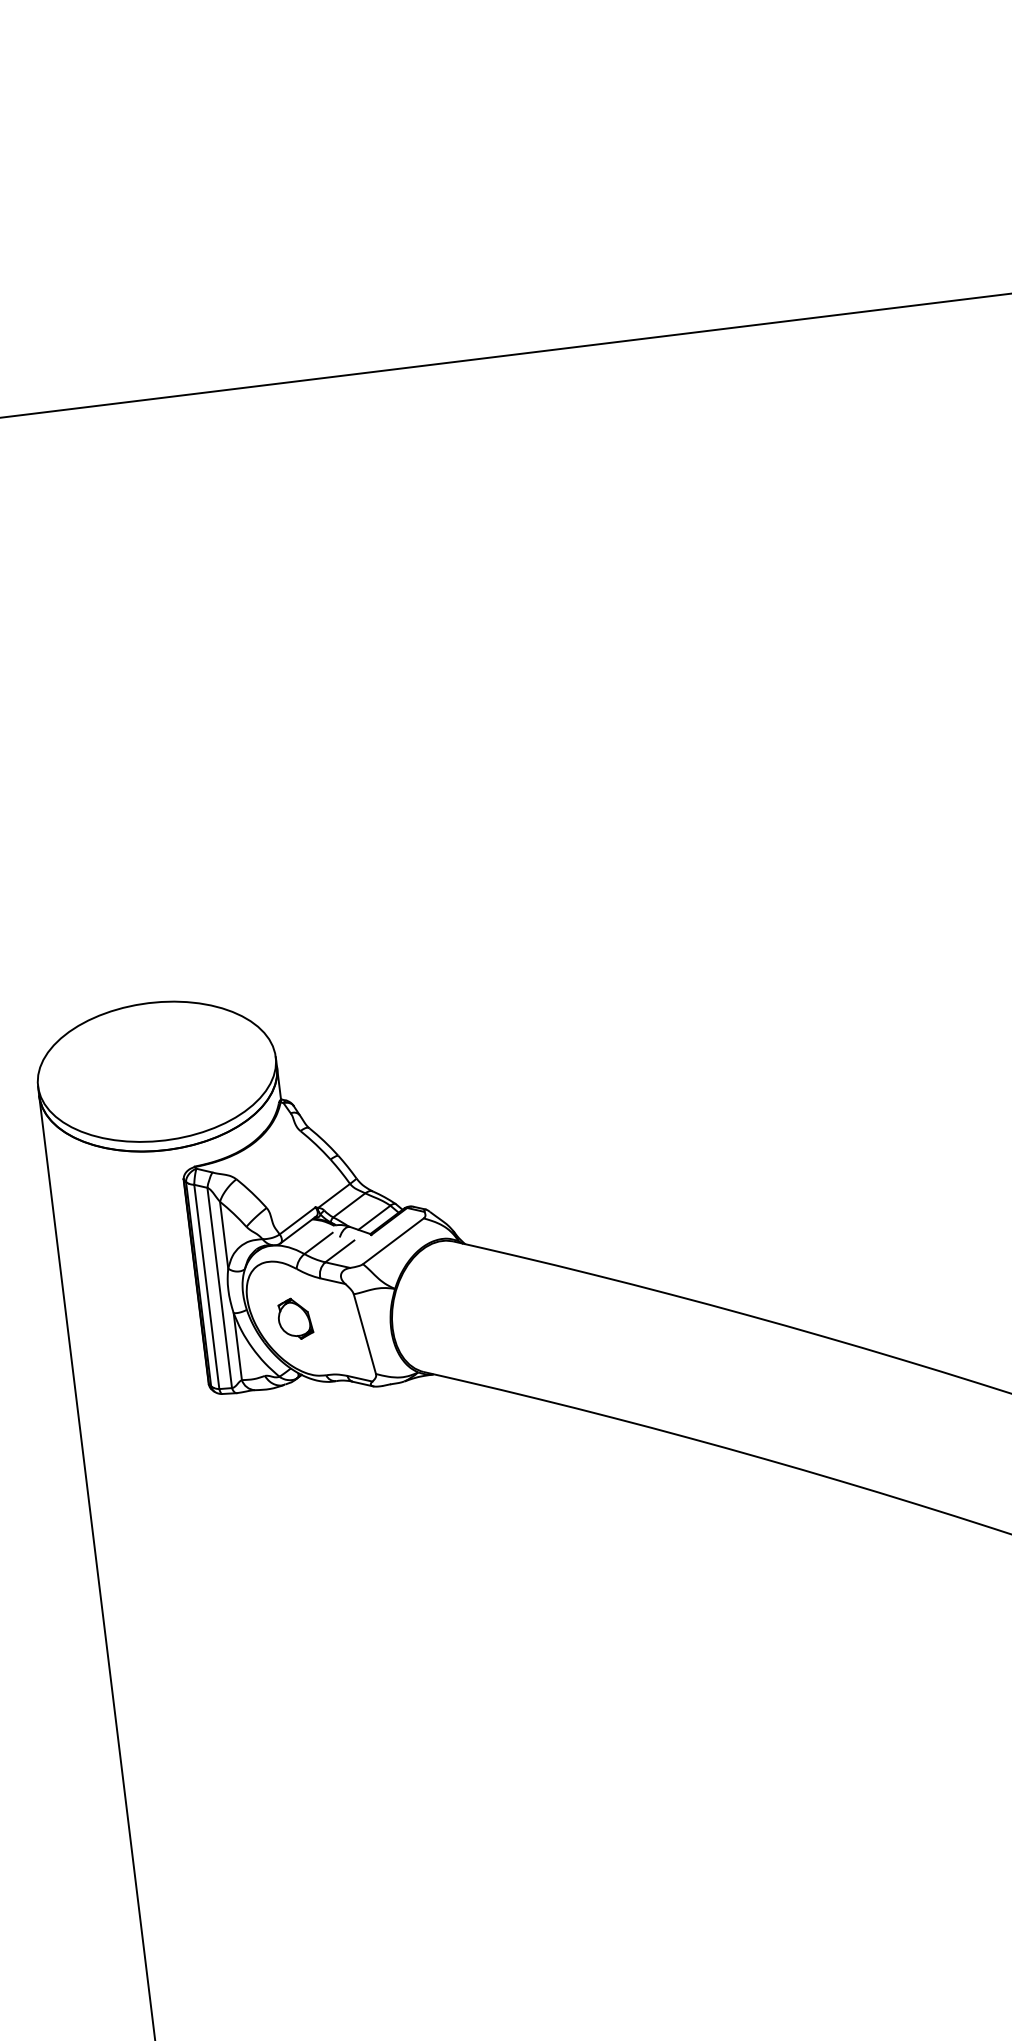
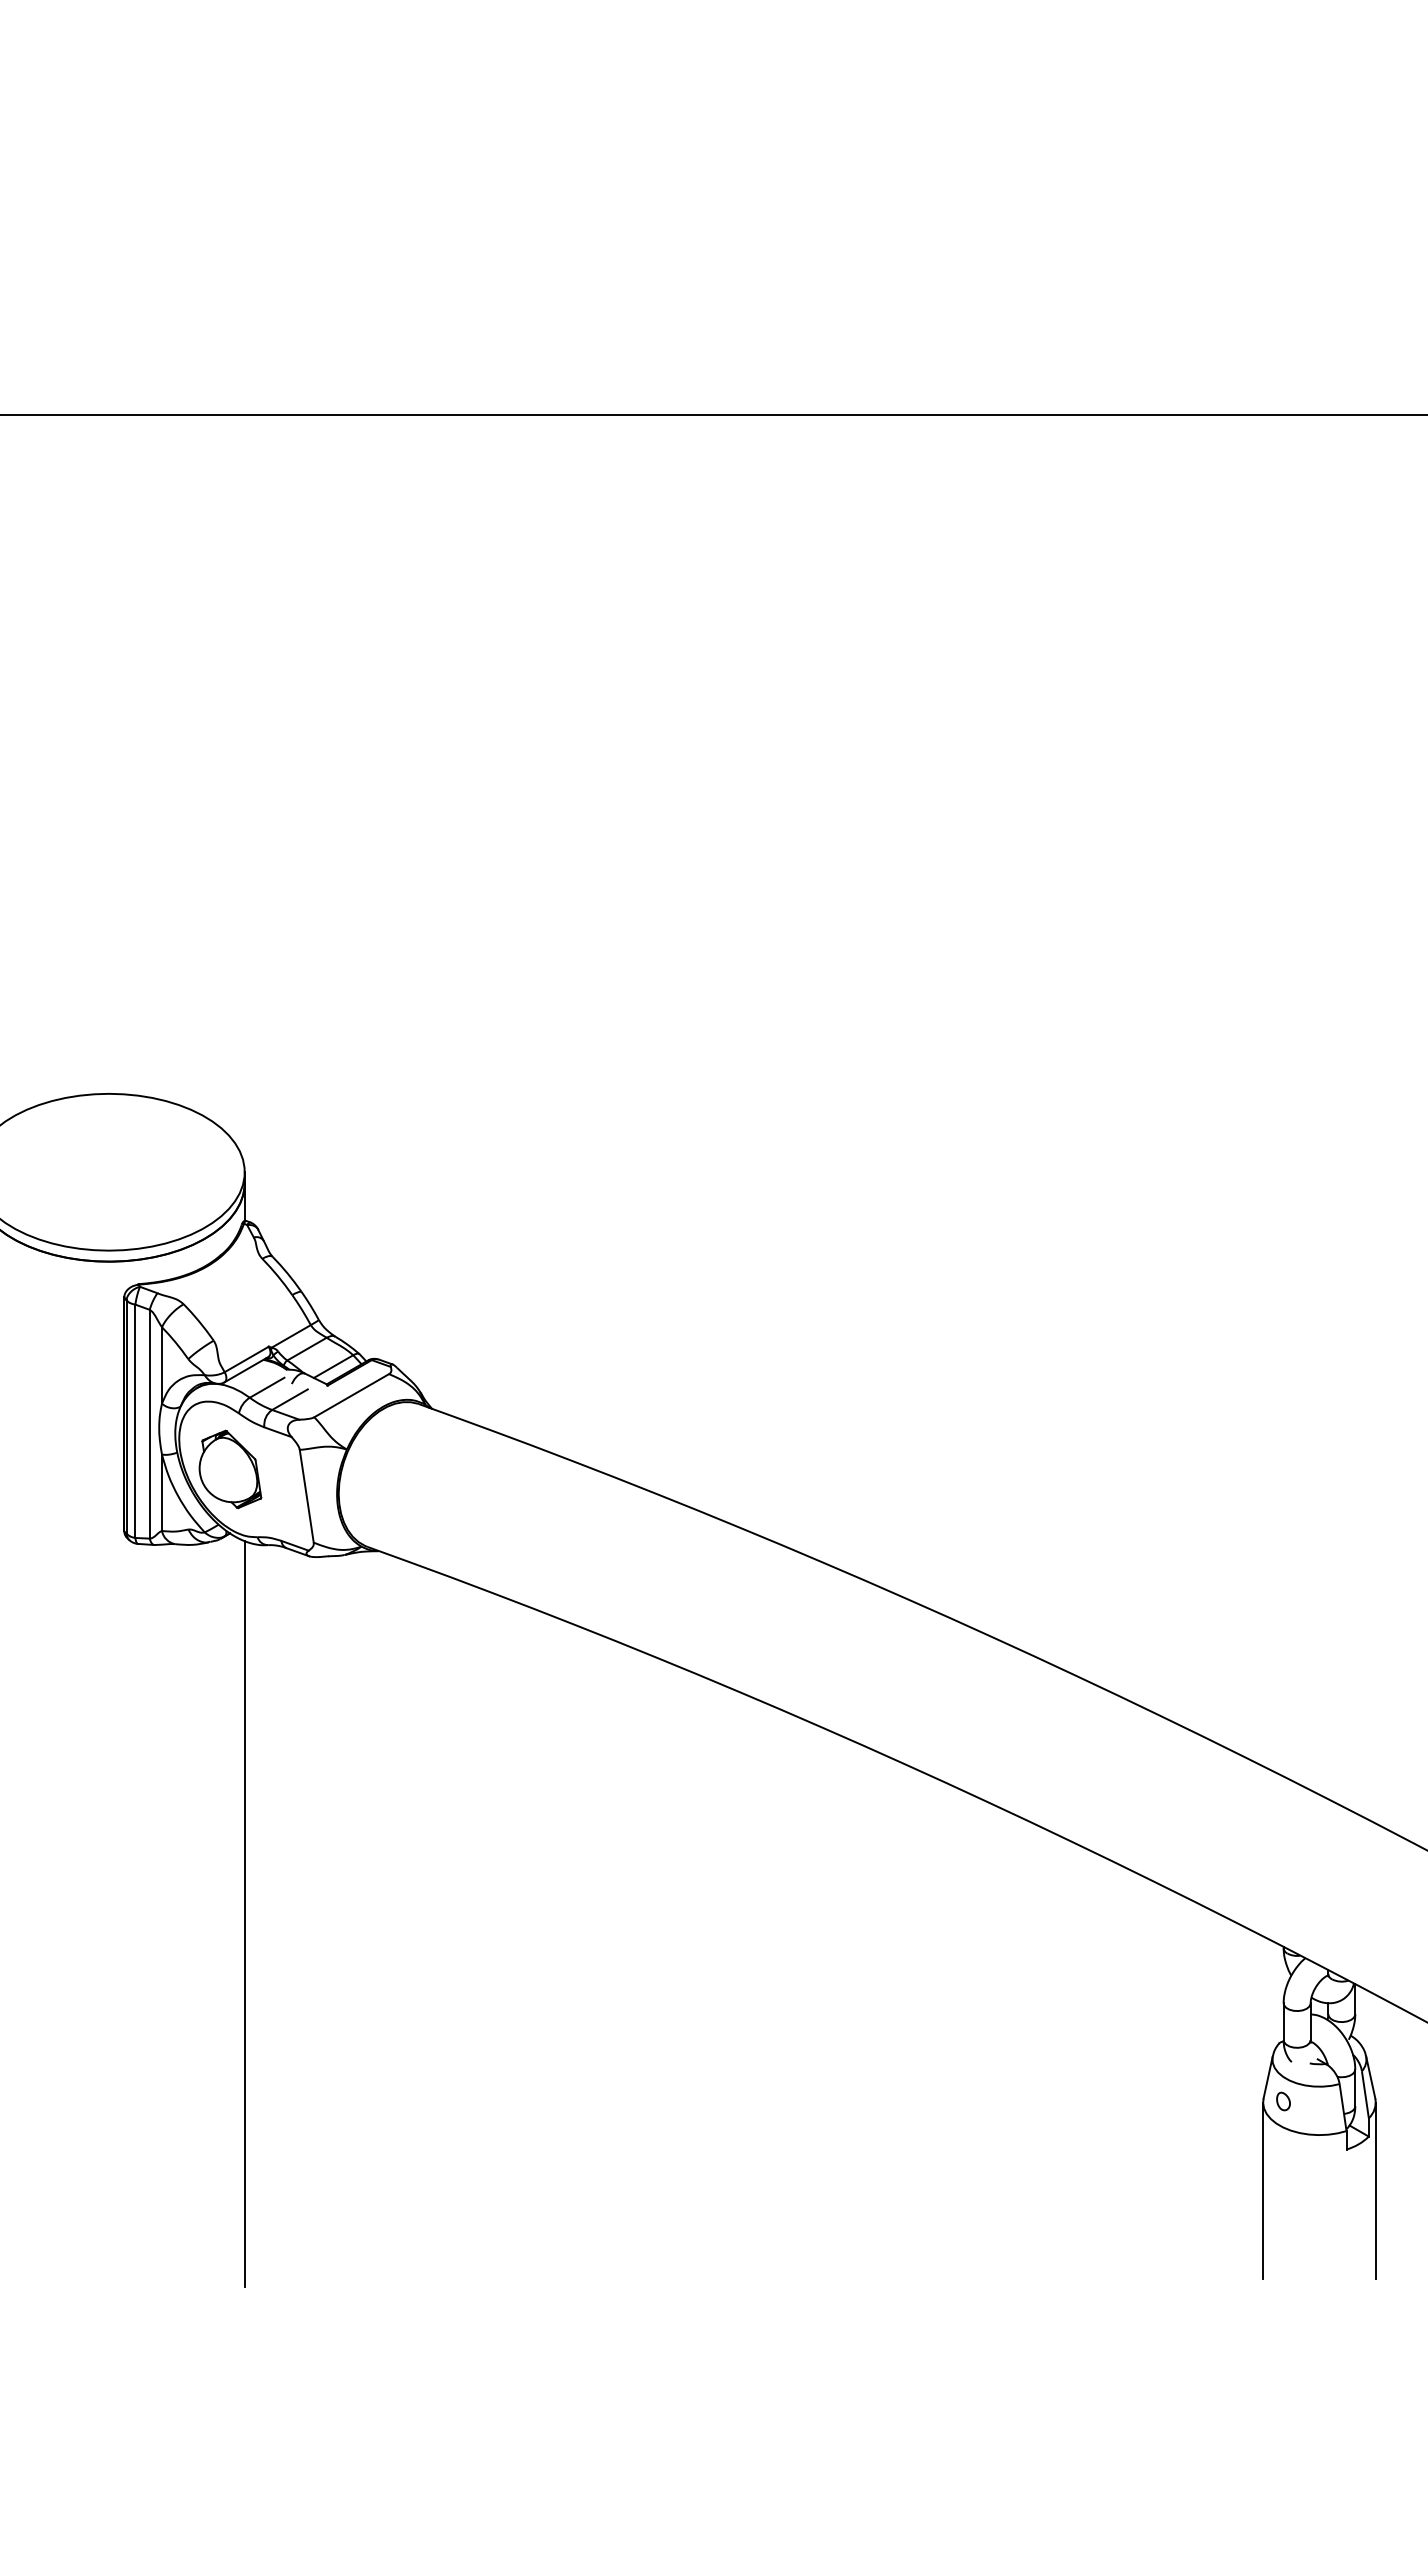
part: (295, 1318) -> (230, 1469), size x1.67
line: (355, 1706) -> (244, 1913), added

